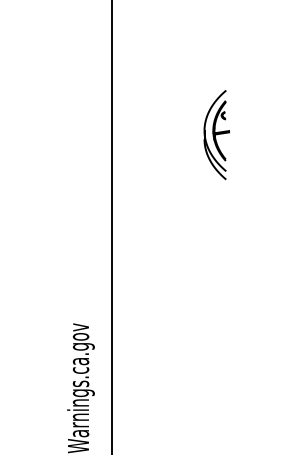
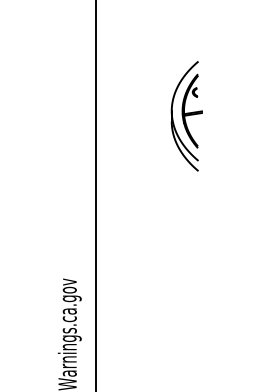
part: (216, 135) -> (186, 116), size x1.43

